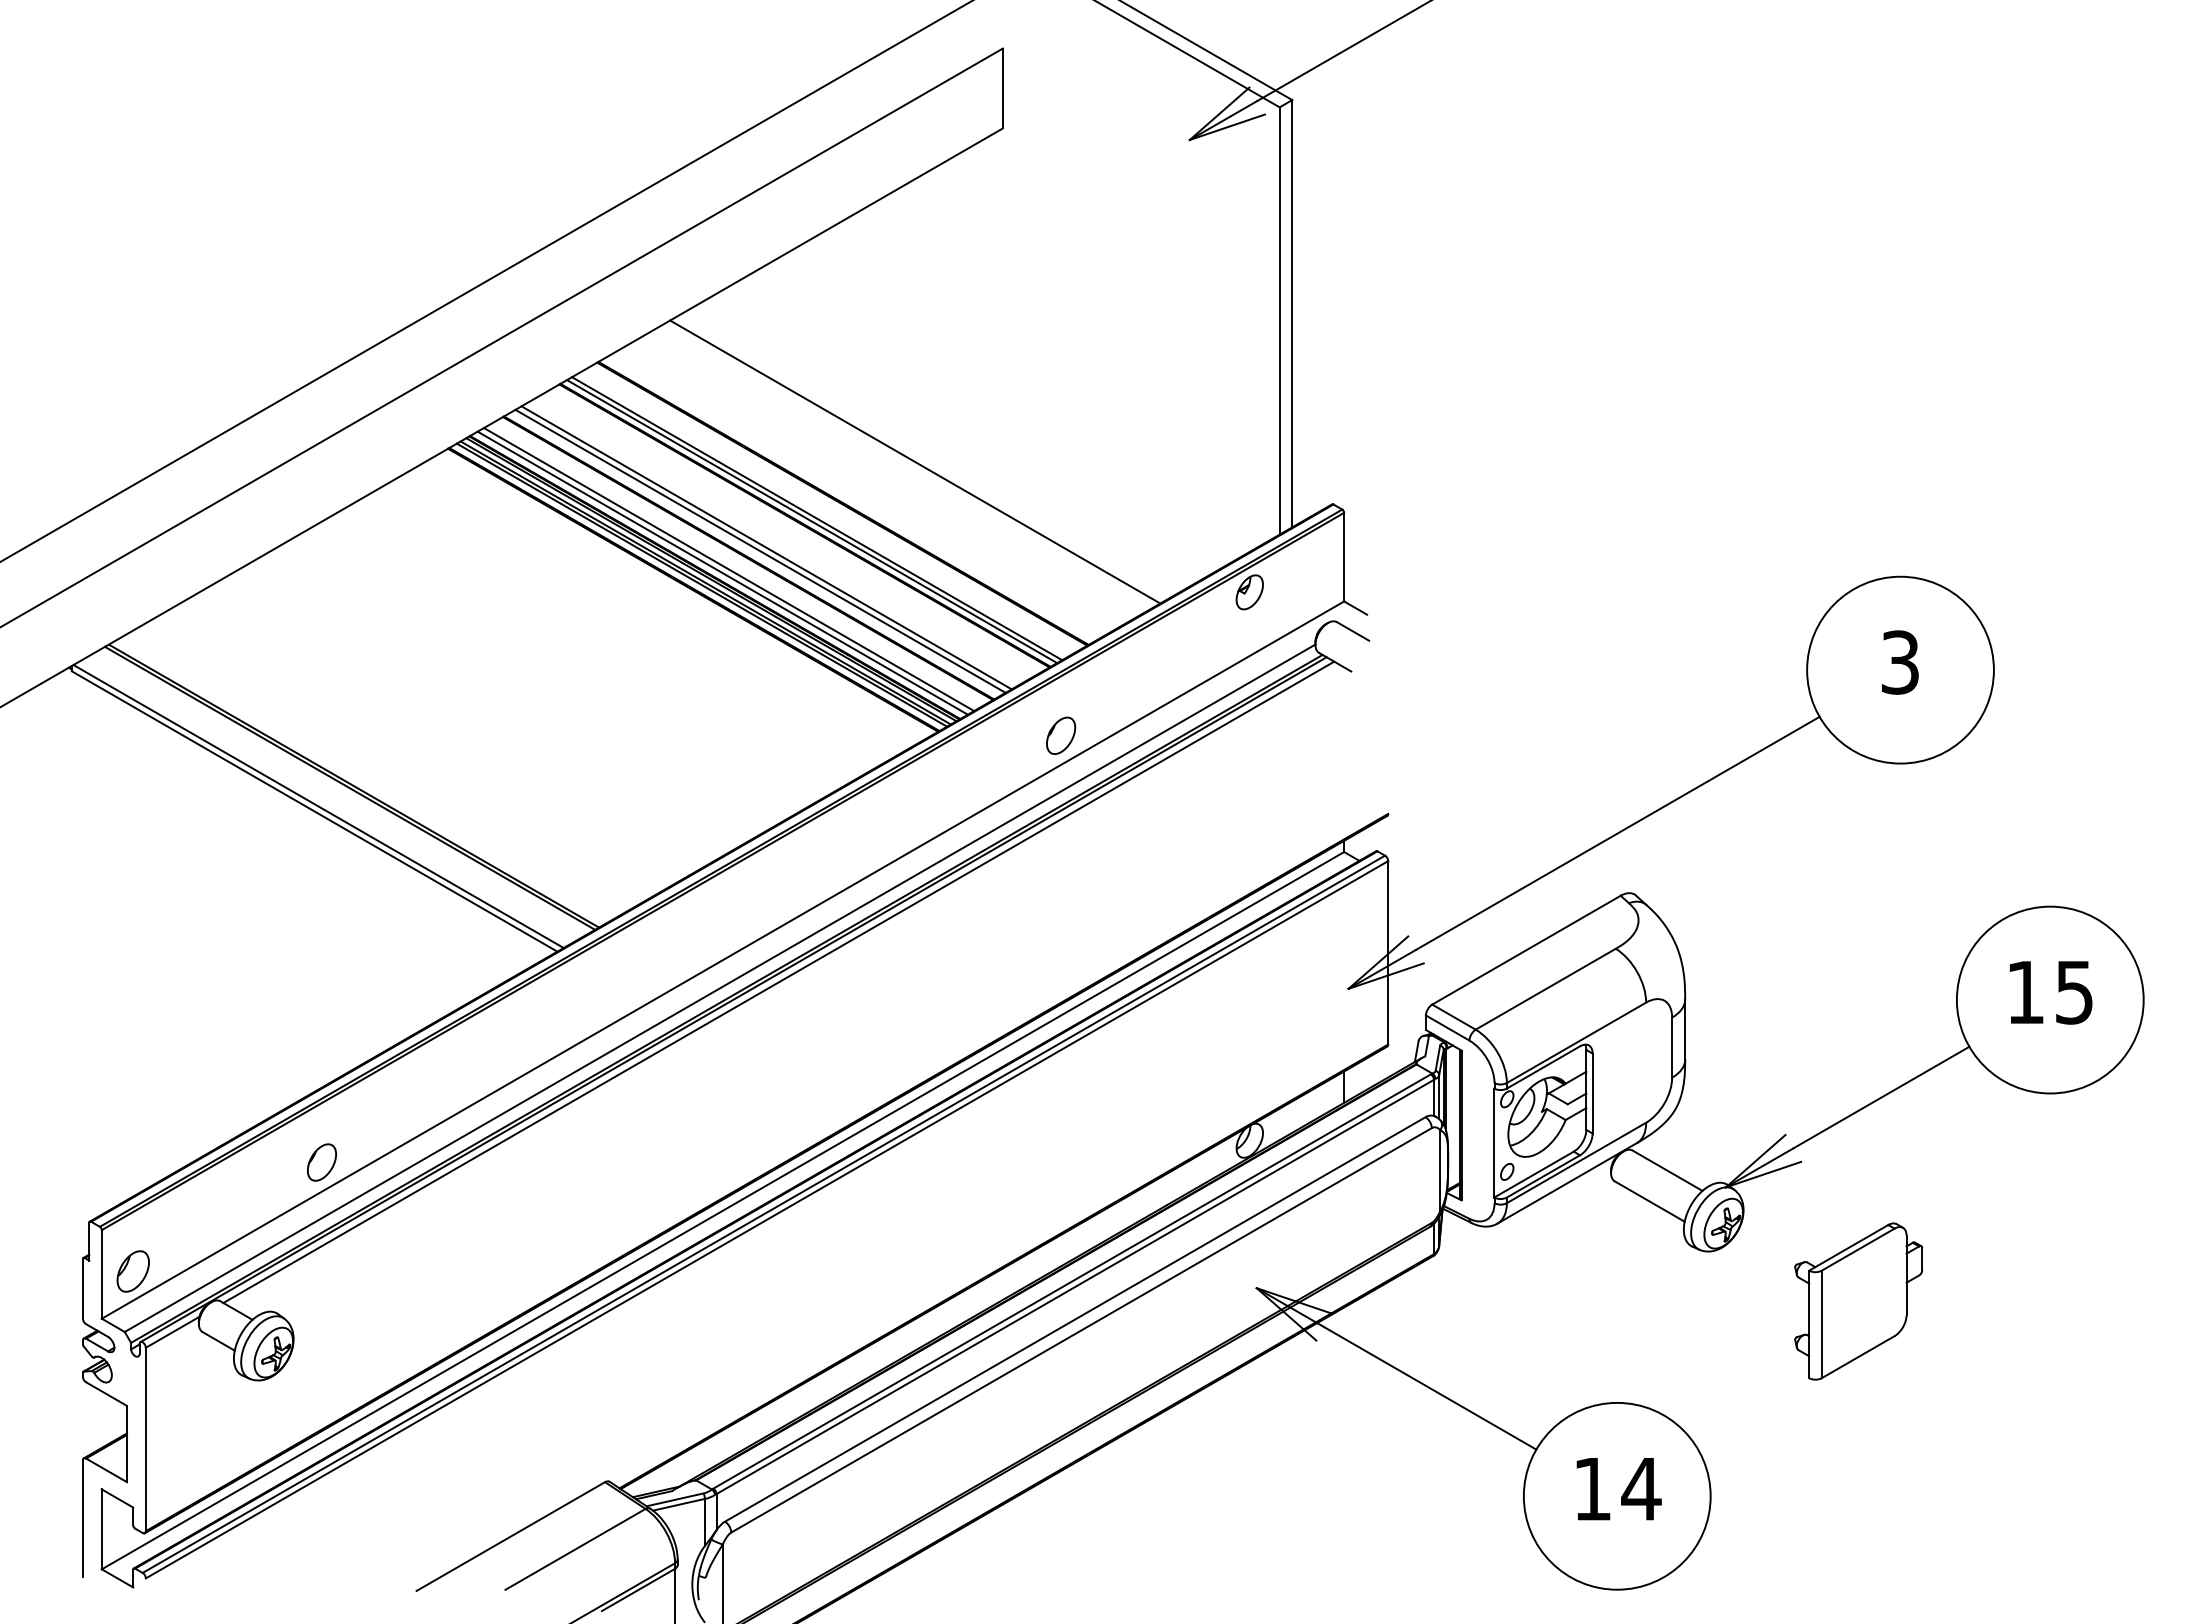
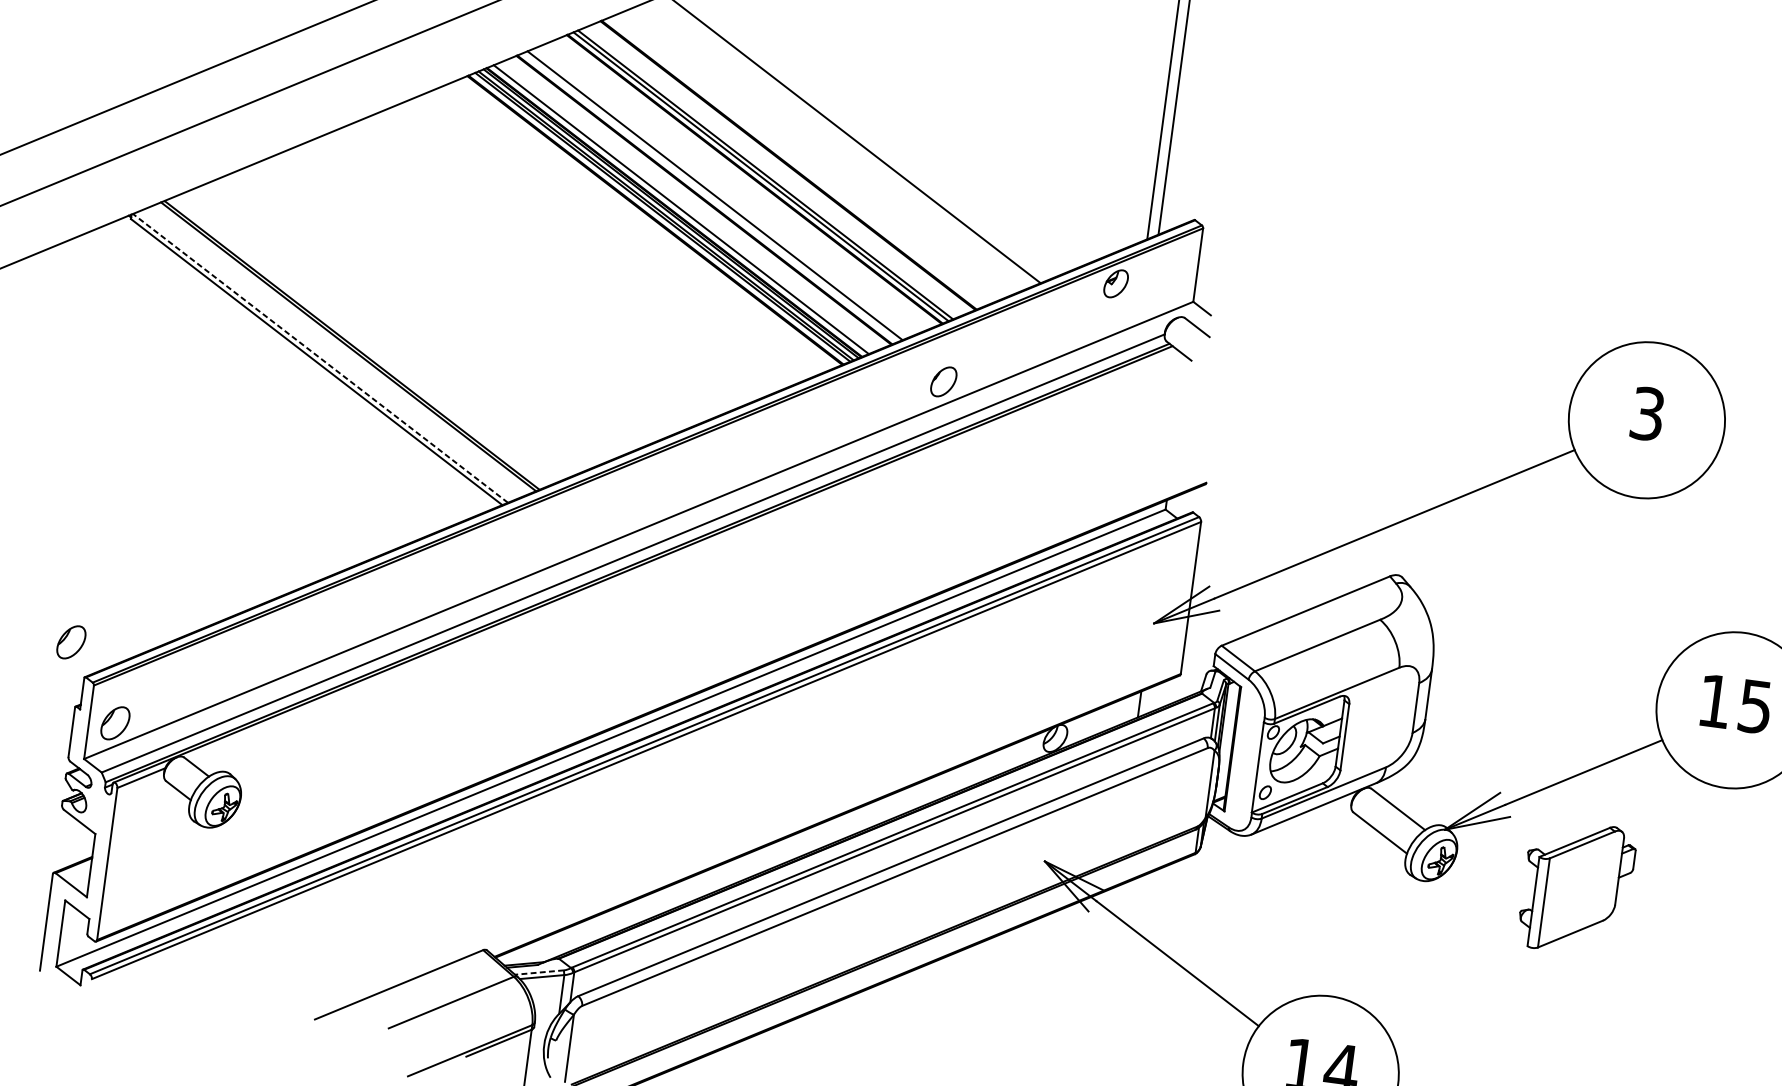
line: (766, 547) -> (720, 193), removed
line: (728, 569) -> (686, 207), removed
line: (318, 806) -> (320, 358), solid -> dashed
line: (778, 982) -> (682, 555), removed
part: (321, 1162) -> (283, 653), removed
part: (67, 1182) -> (70, 642), added
part: (1858, 1301) -> (1576, 887), moved
line: (674, 1499) -> (538, 972), solid -> dashed

